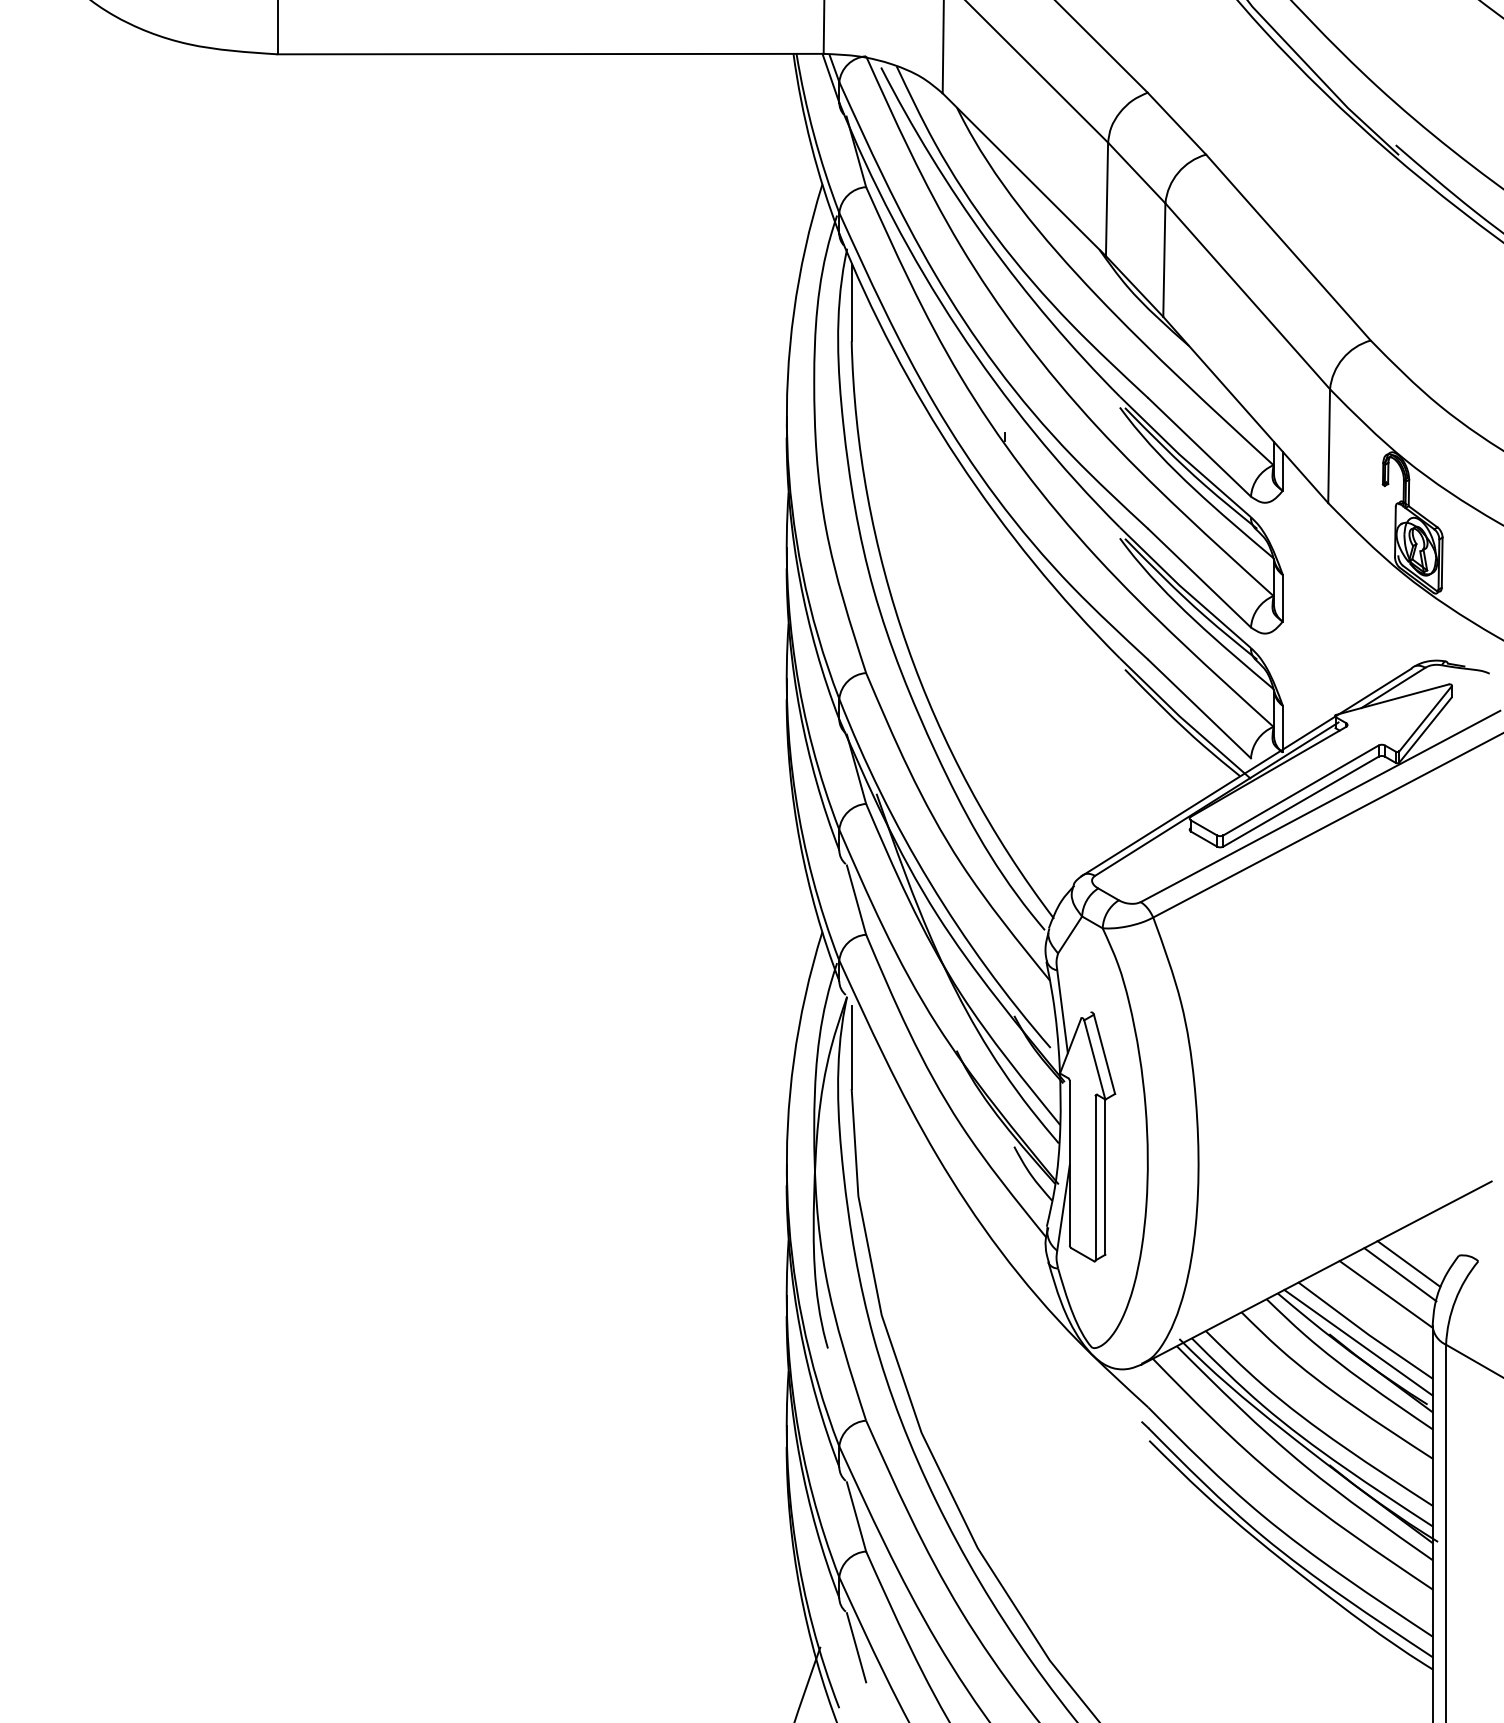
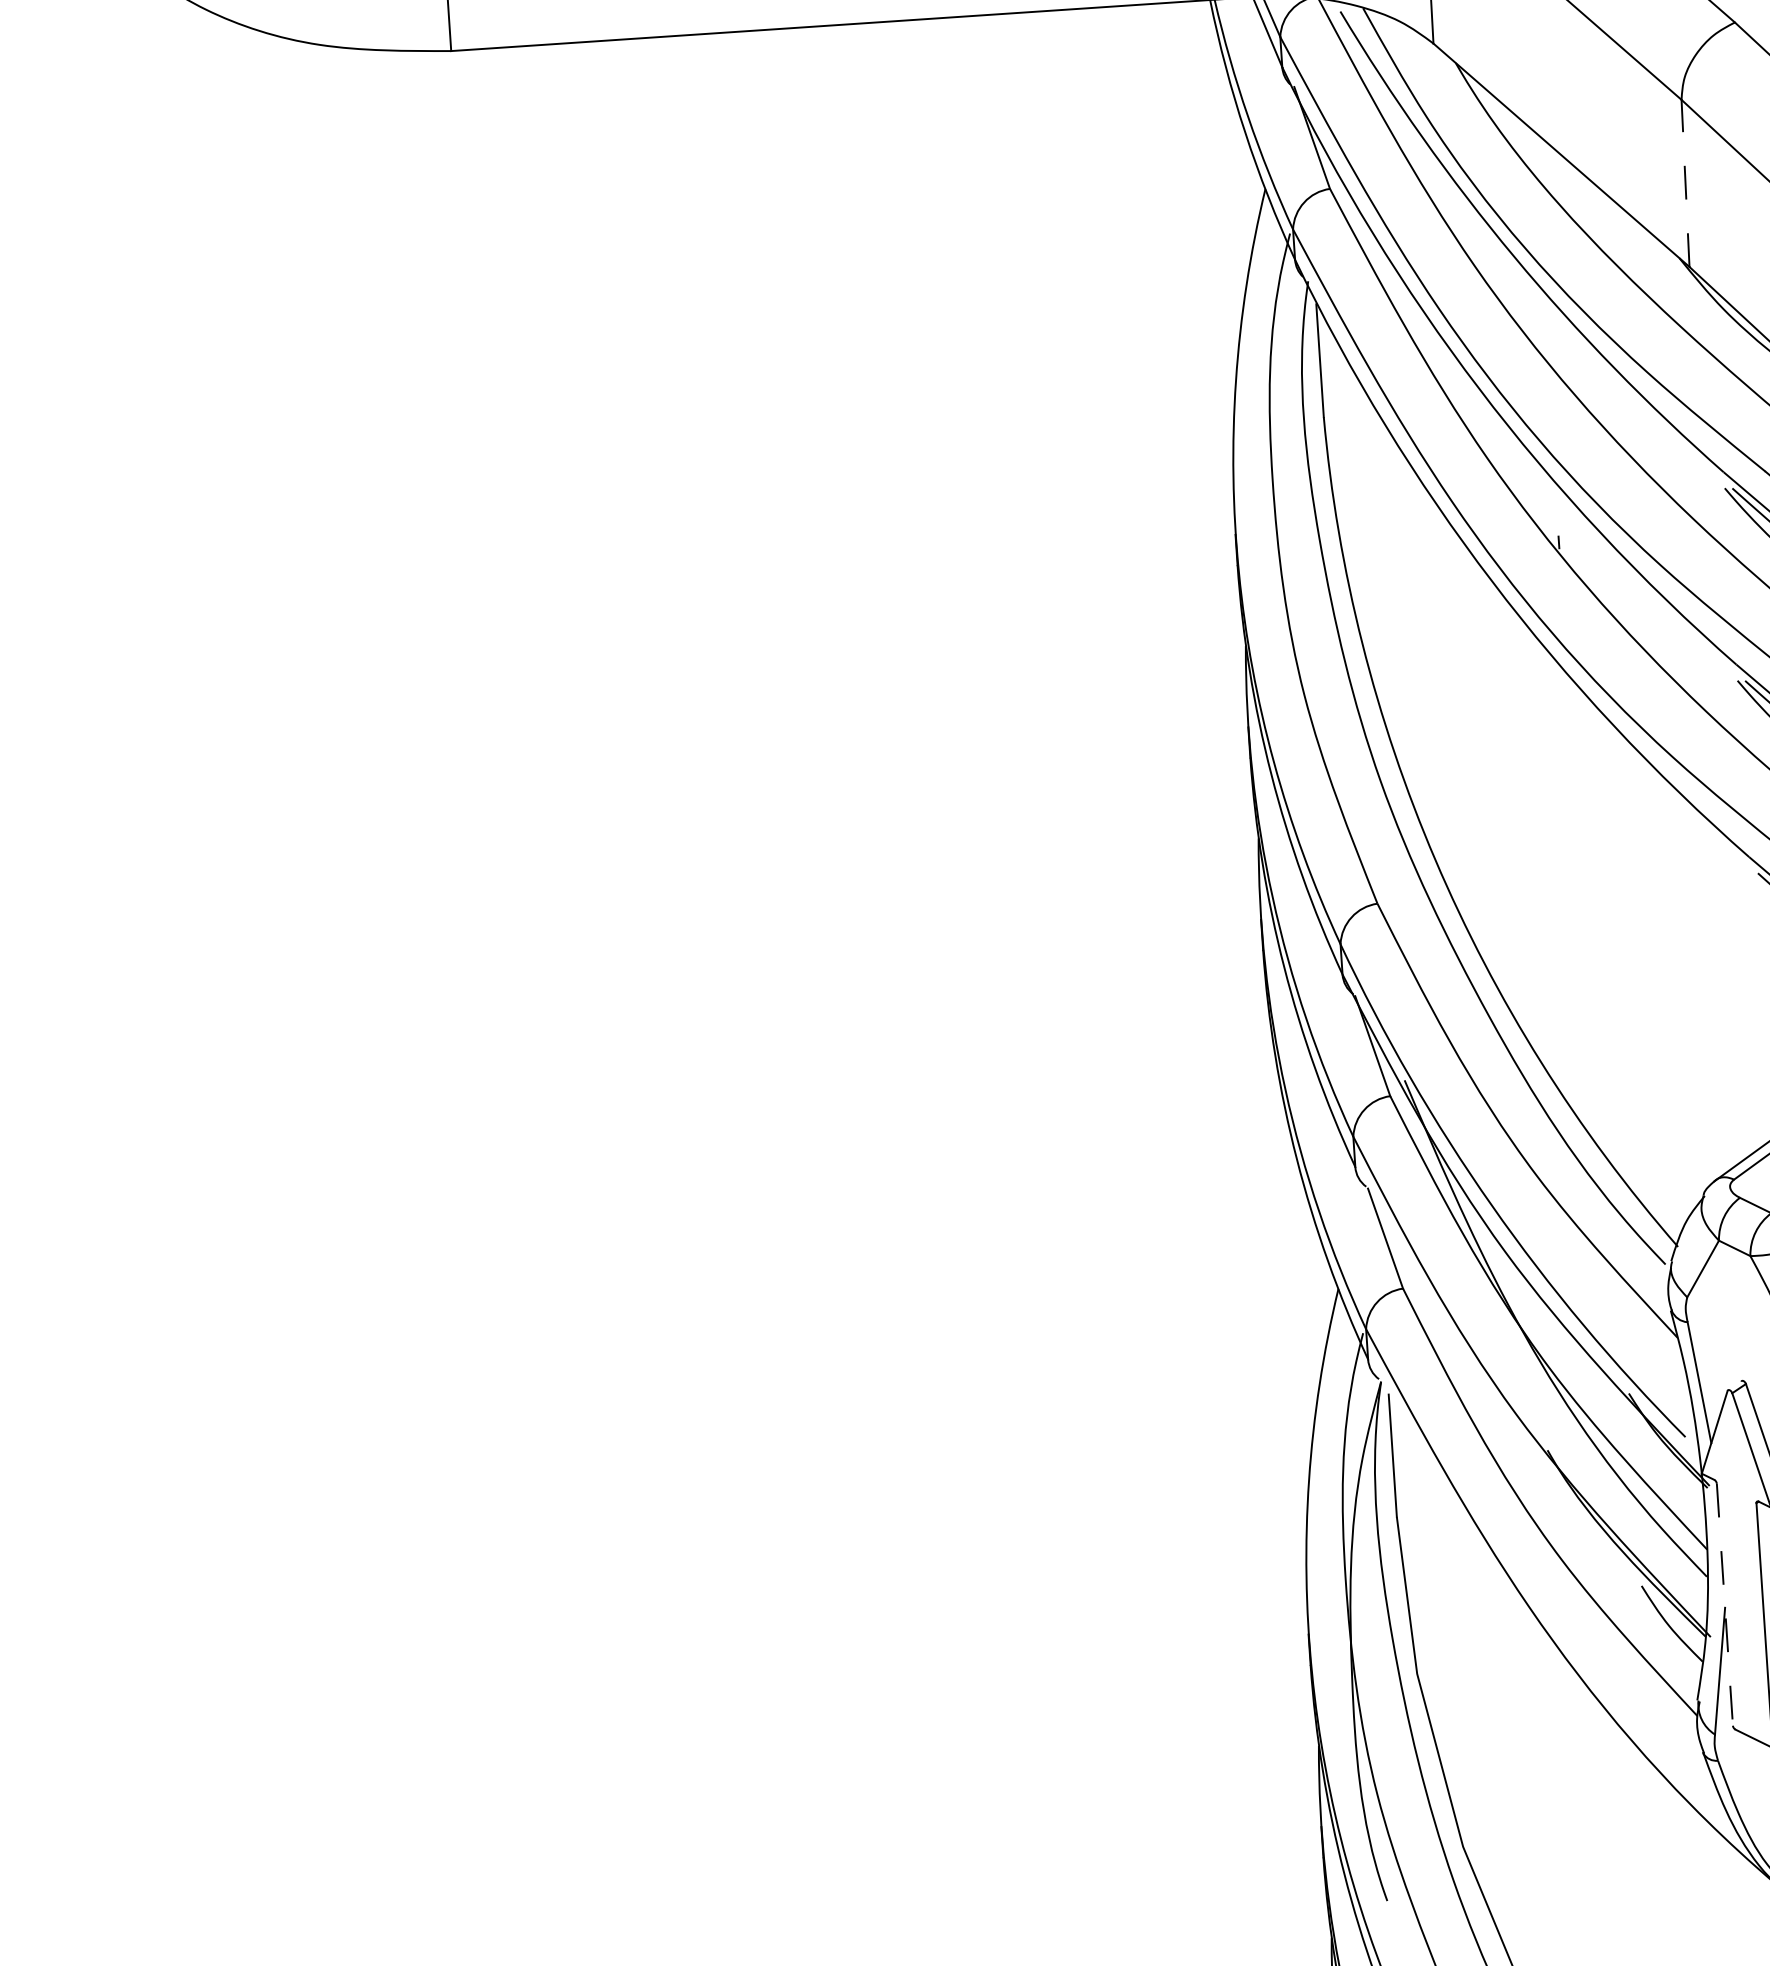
line: (1107, 199) -> (1686, 183), solid -> dashed
line: (1069, 1163) -> (1724, 1605), solid -> dashed

